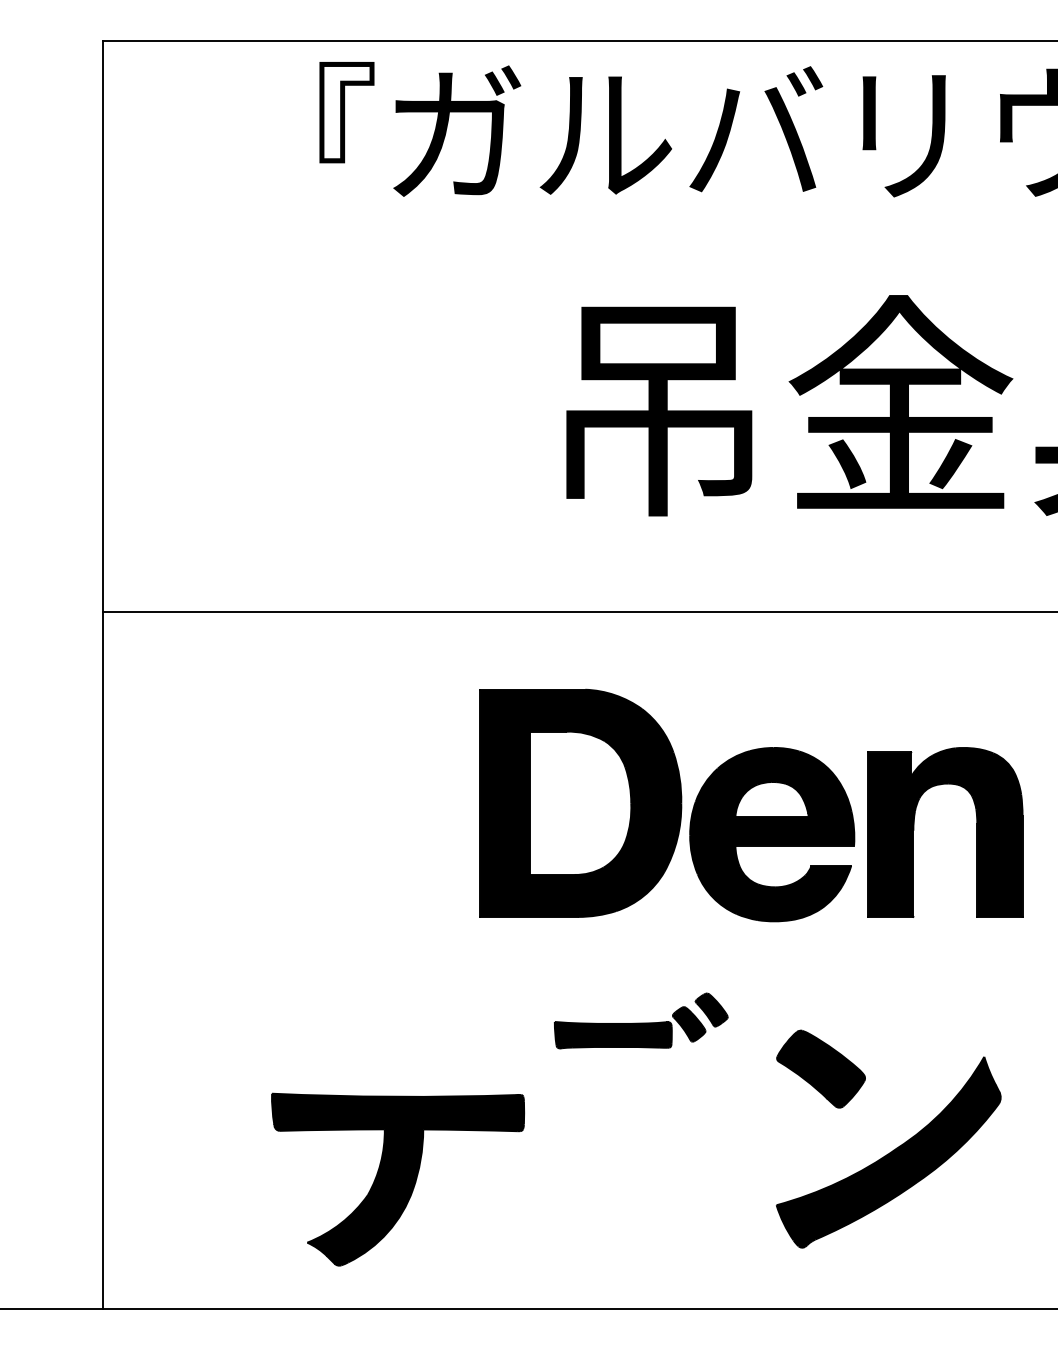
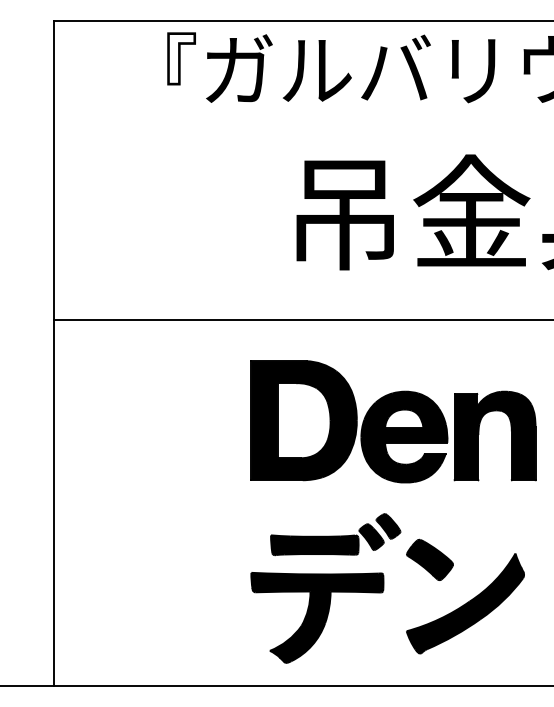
part: (640, 1020) -> (335, 534), size x1.43
part: (398, 1178) -> (317, 617), moved

